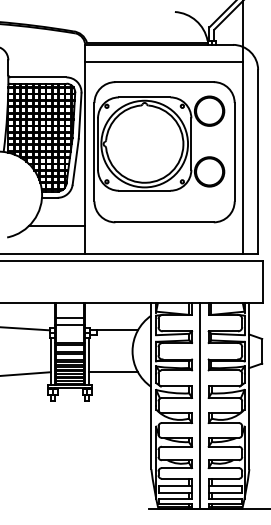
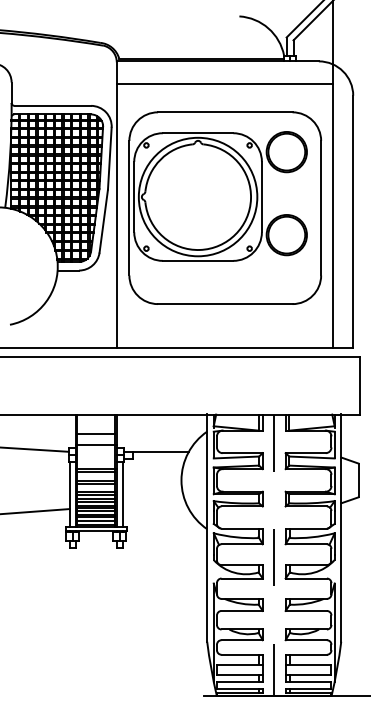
line: (56, 226) -> (77, 309), removed
line: (113, 372) -> (155, 509), removed
line: (200, 406) -> (274, 555), solid -> dashed

